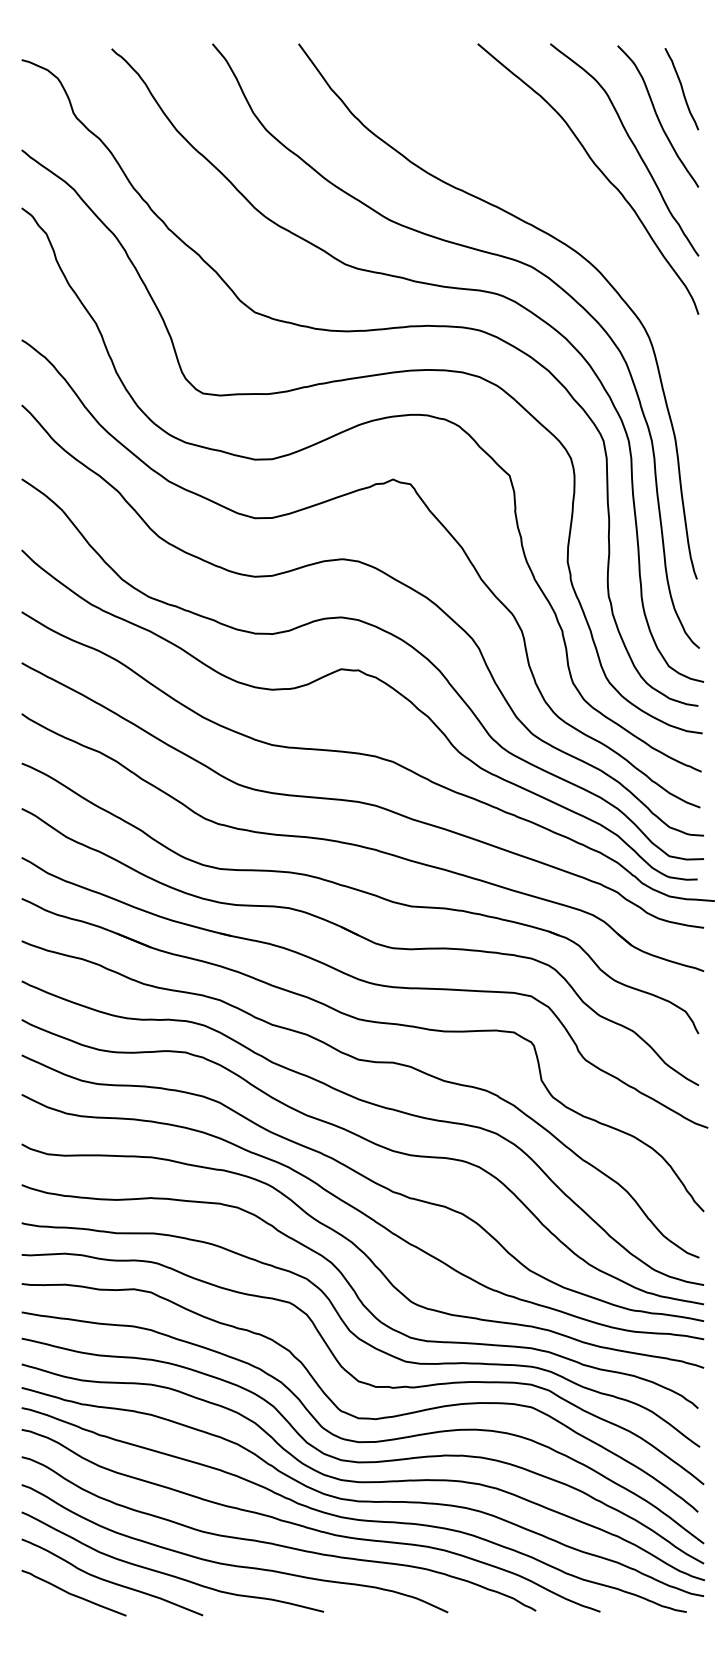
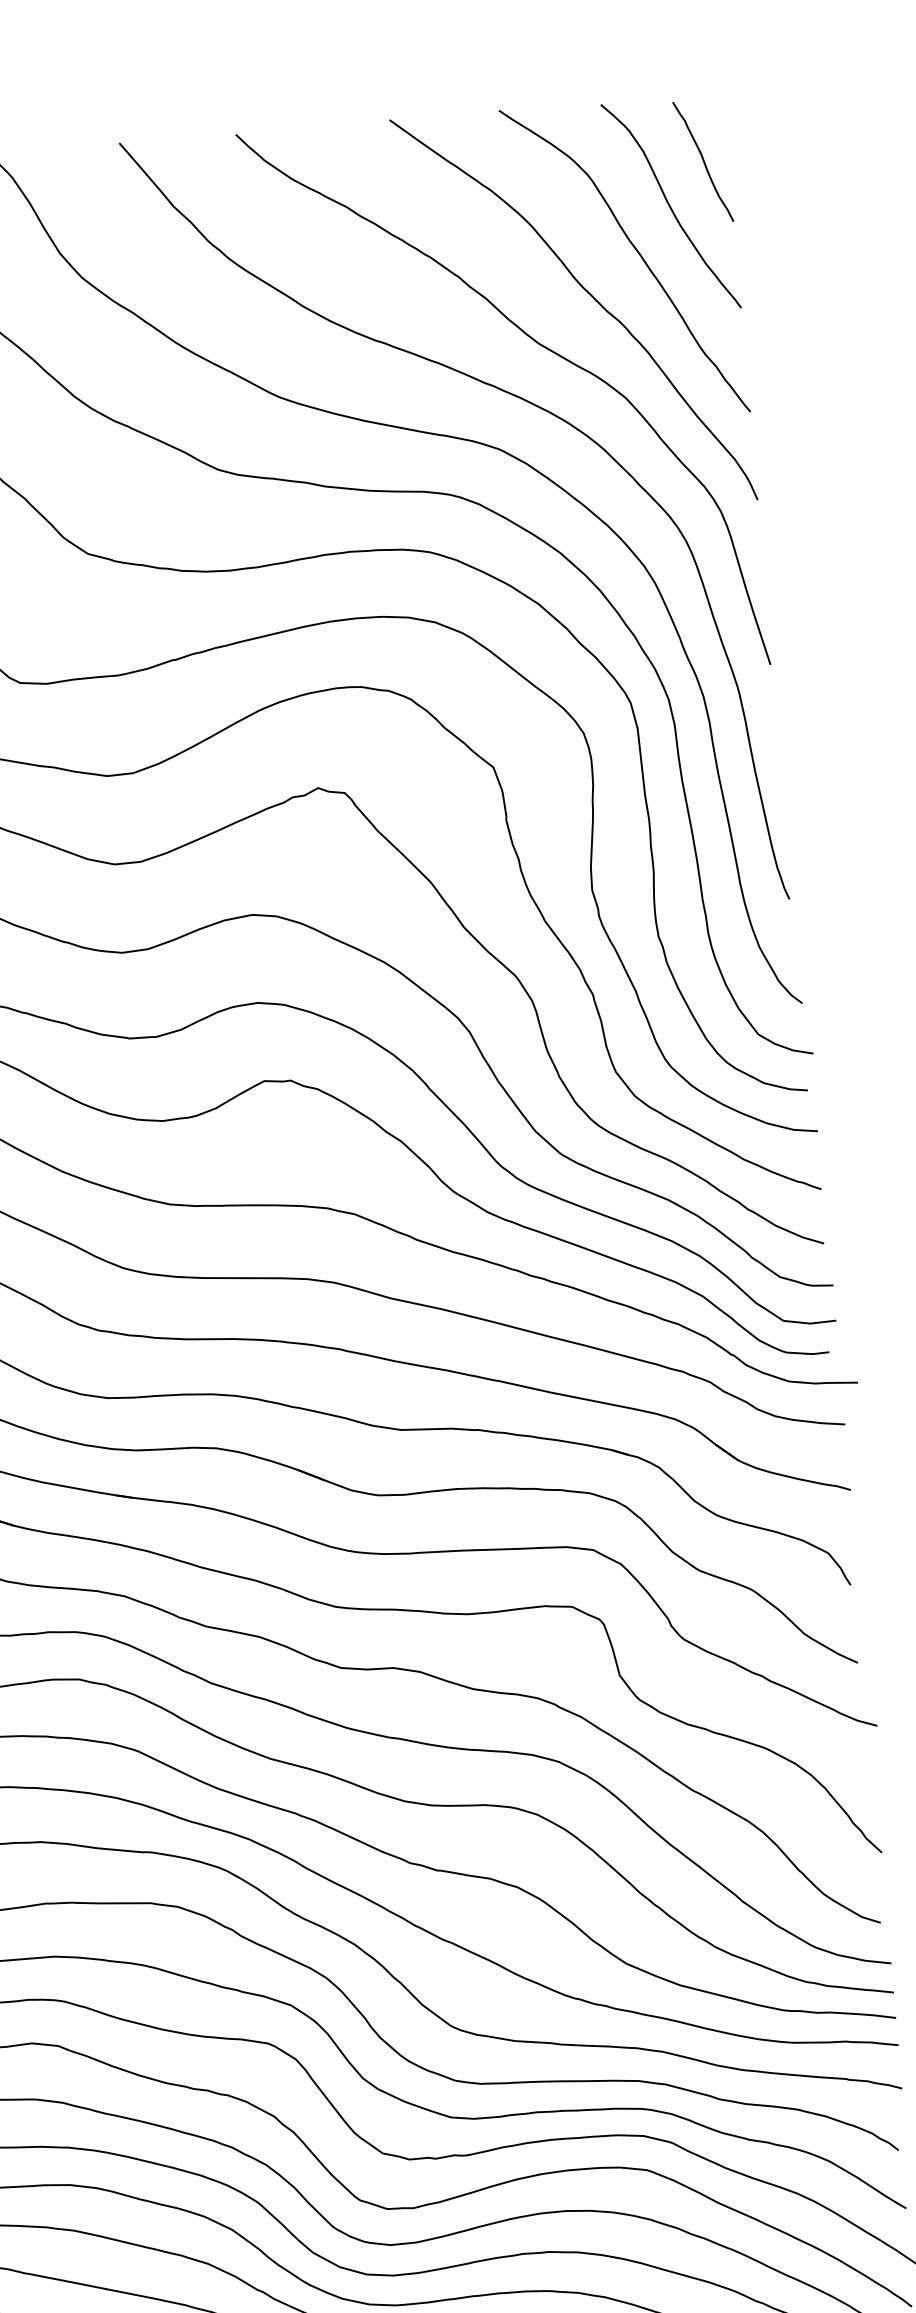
curve: (560, 198) -> (534, 342), added

